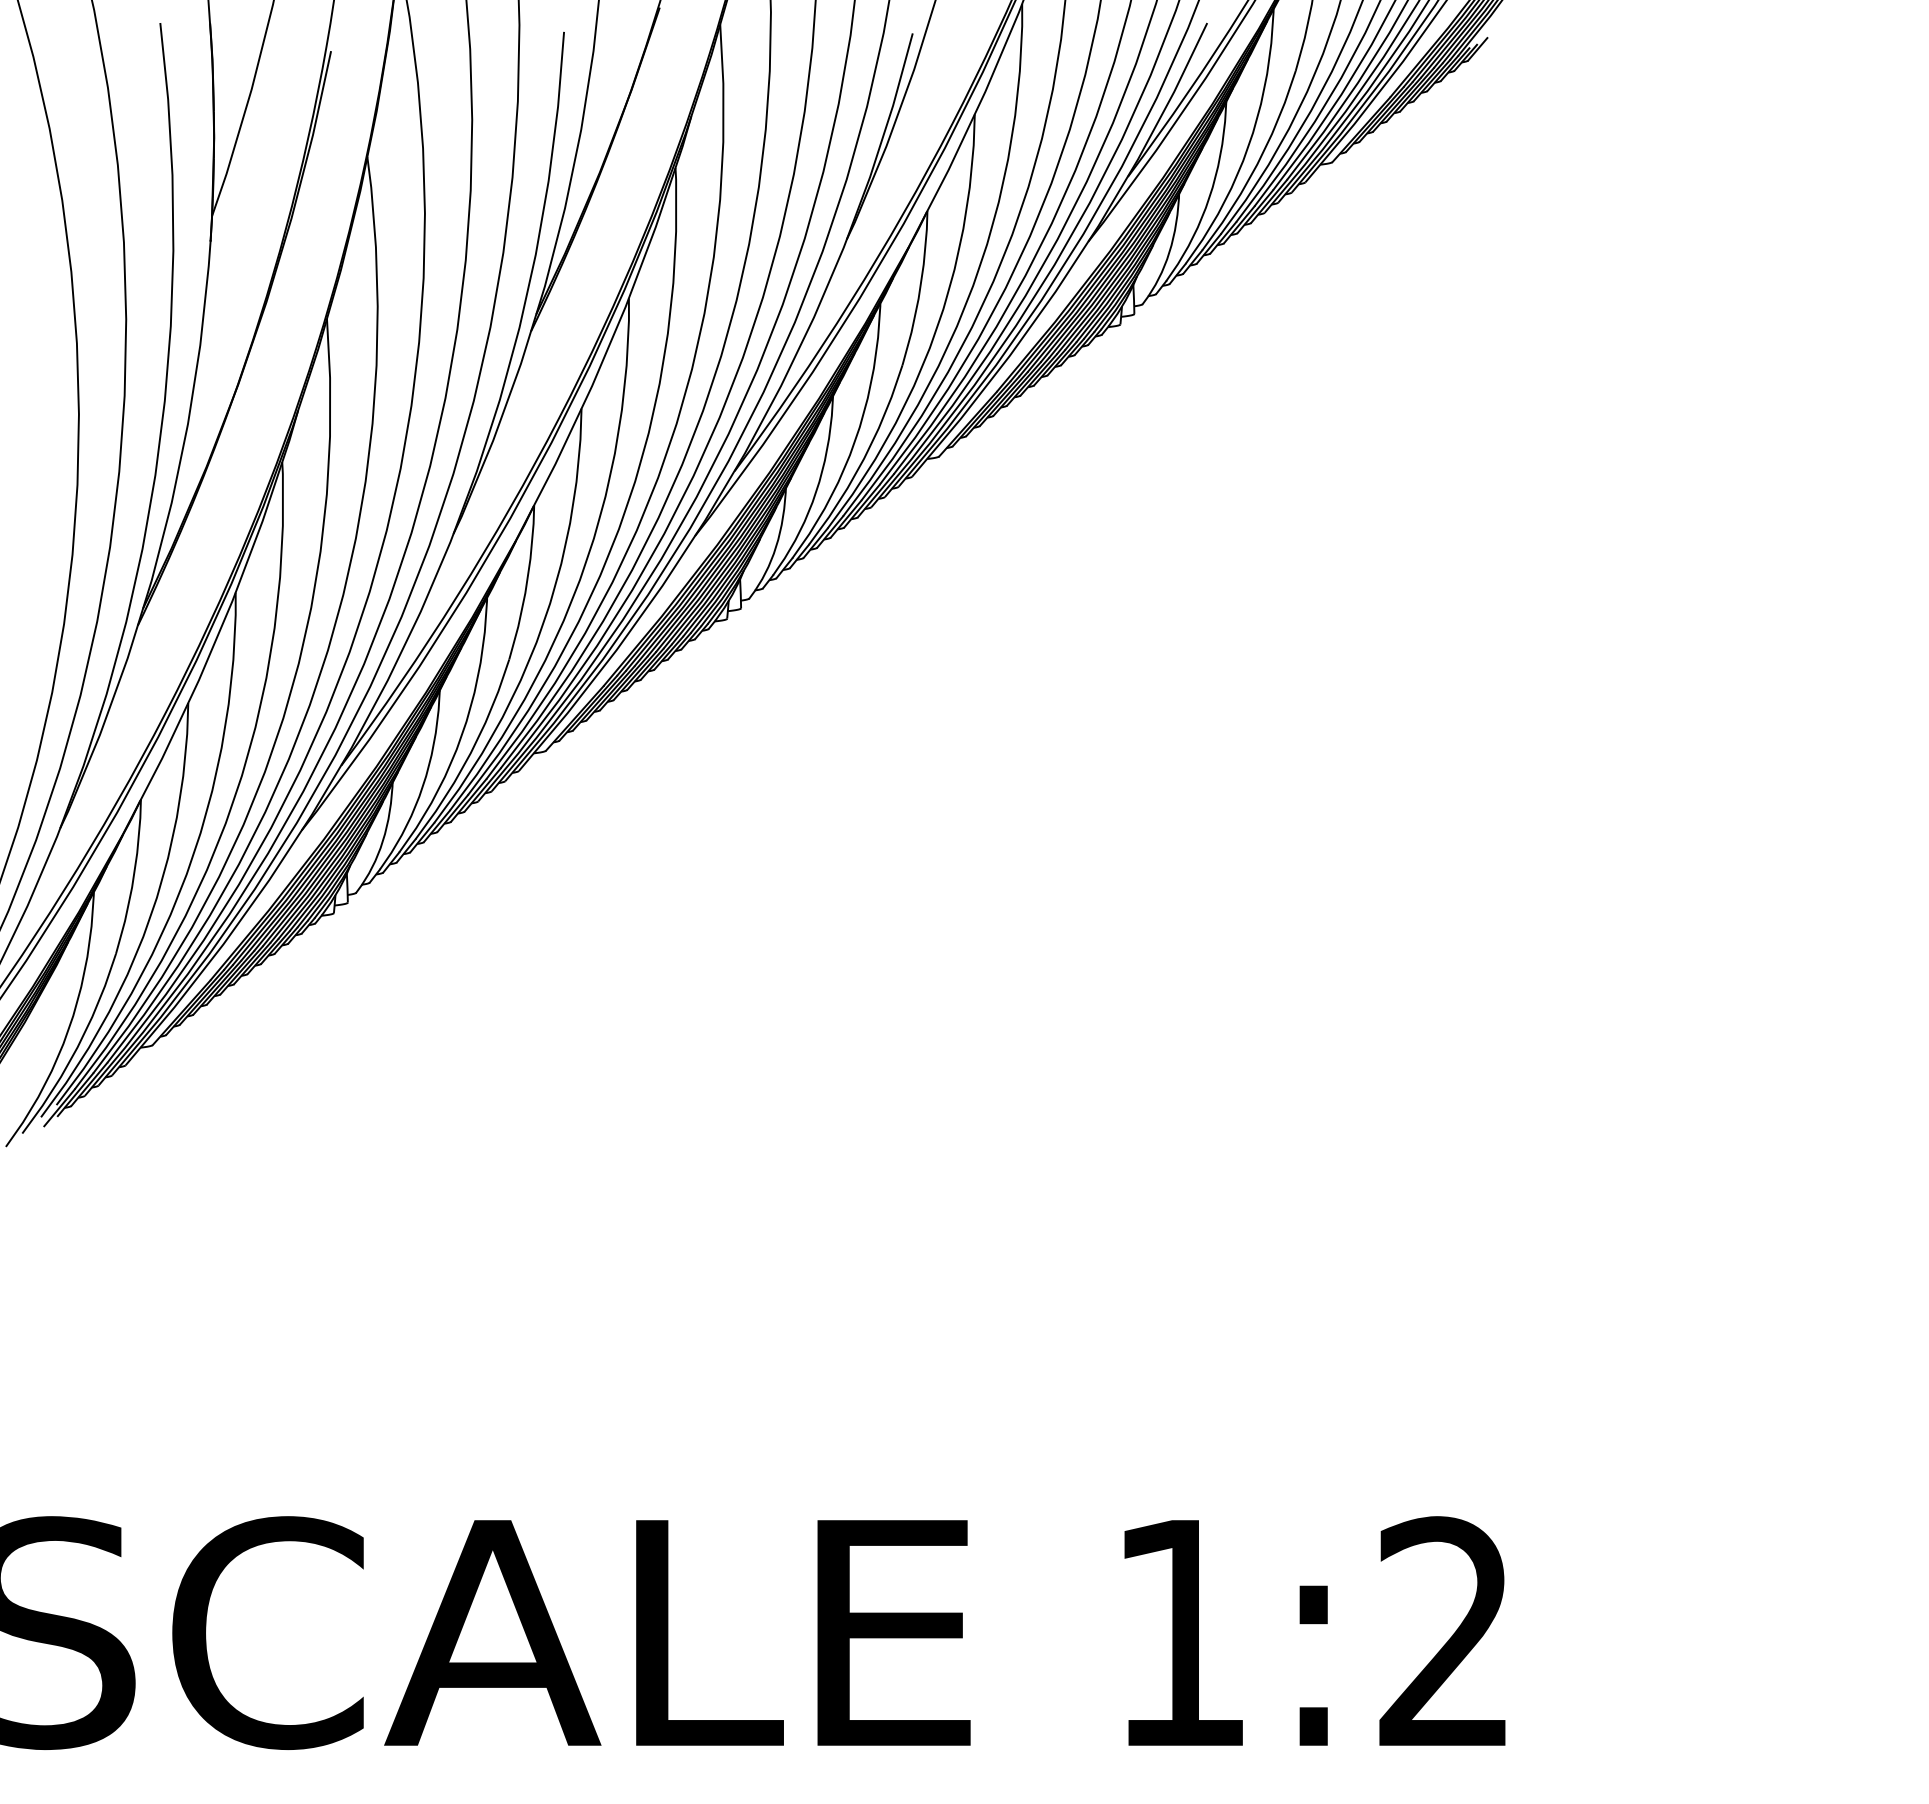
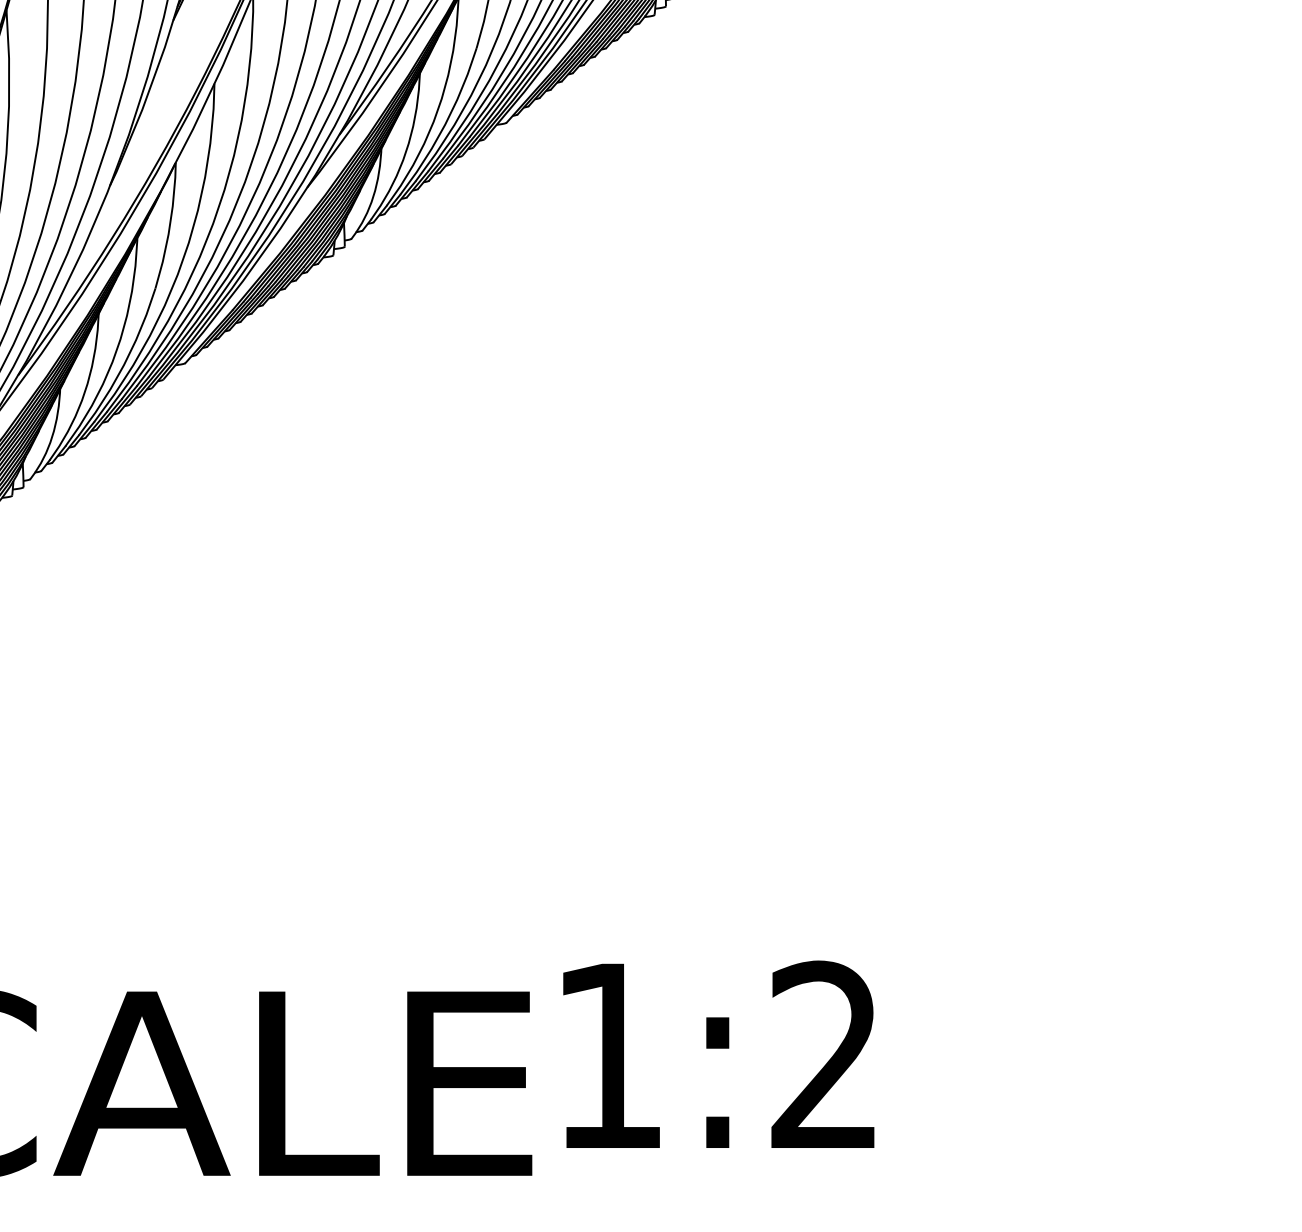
text: (1314, 1630) -> (718, 1053), moved

